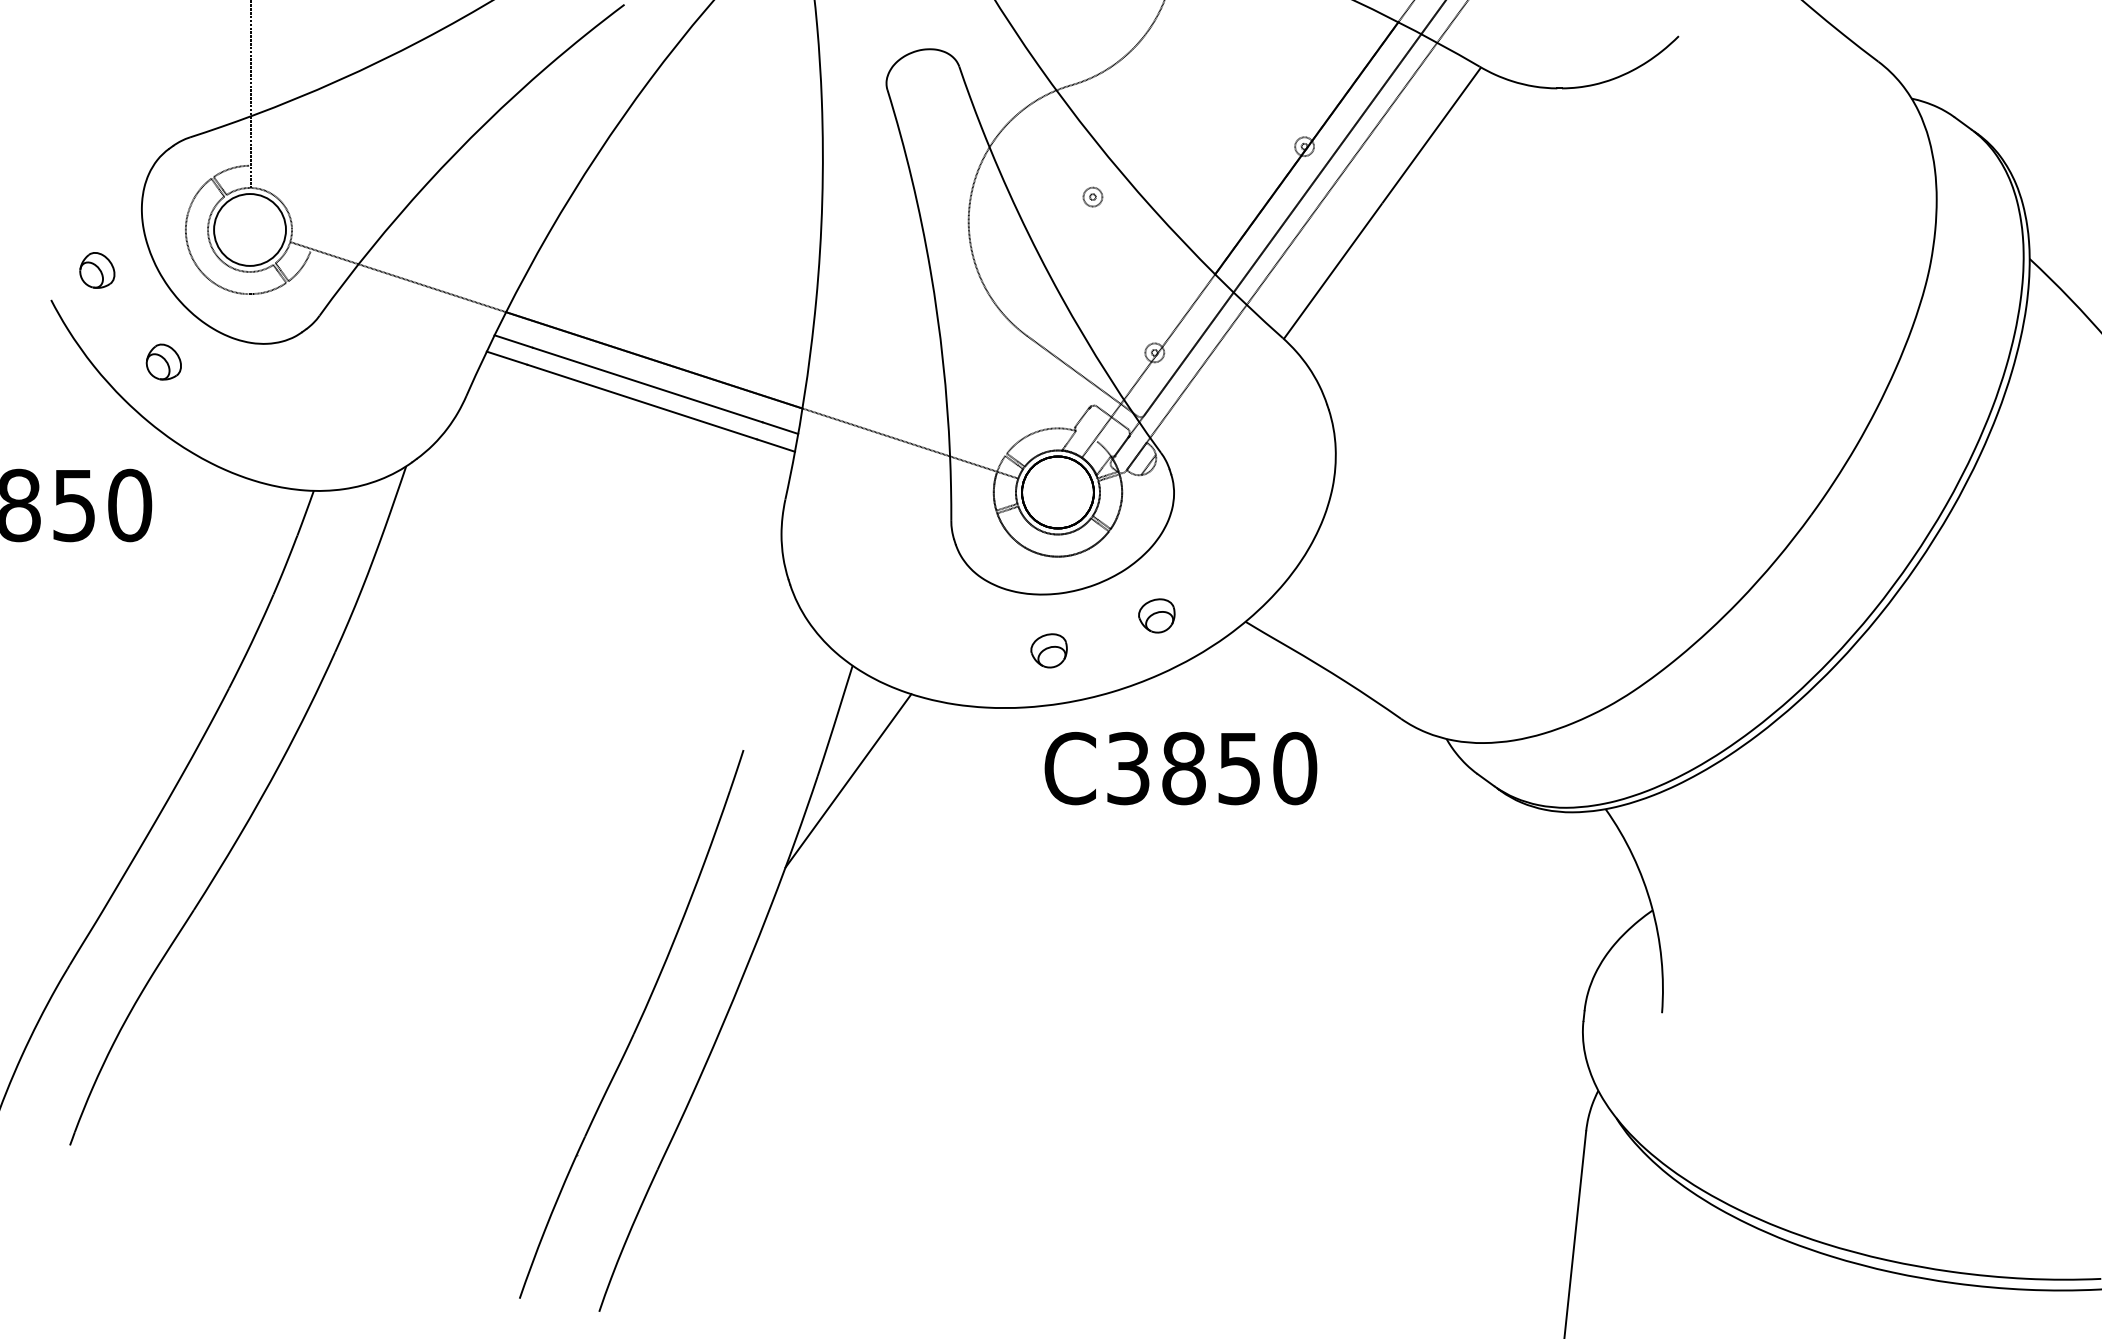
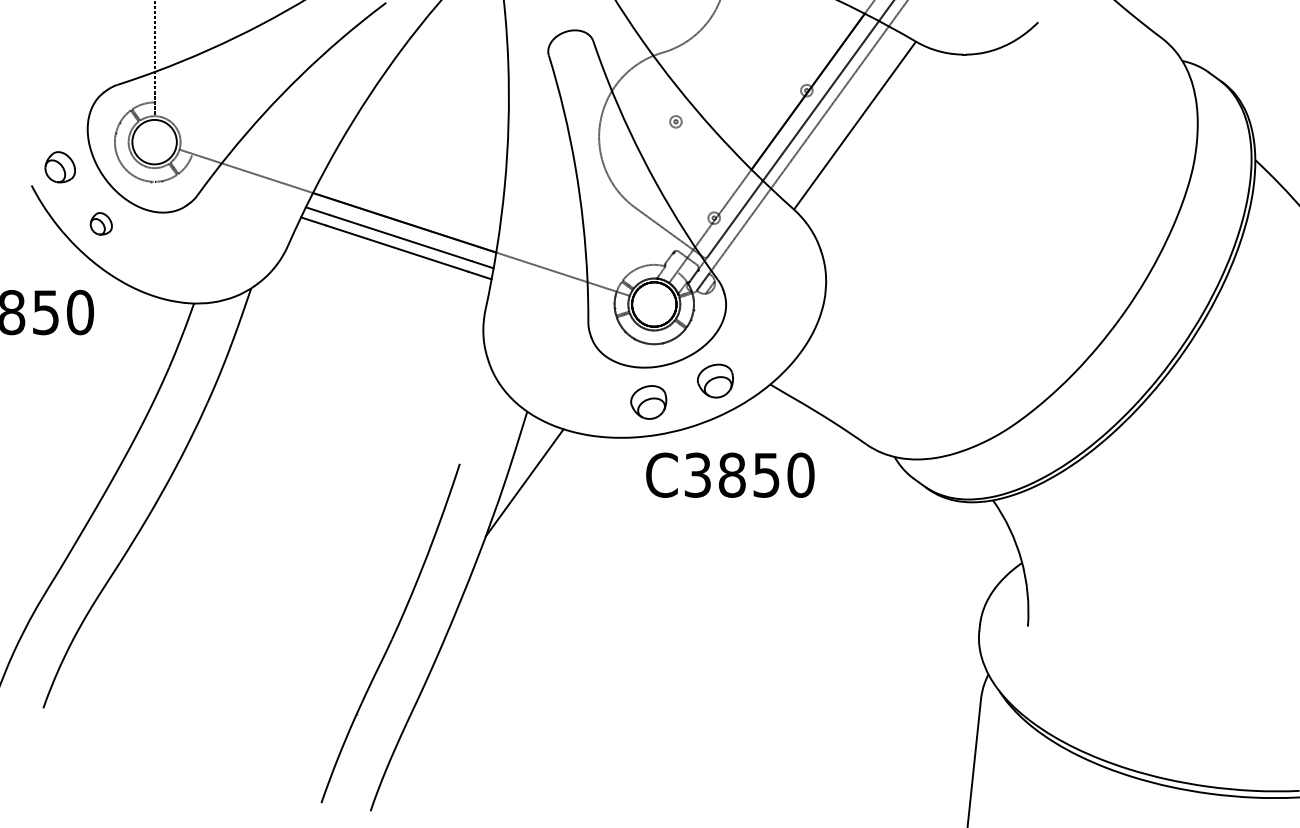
part: (96, 269) -> (59, 166), size x1.4
part: (1156, 615) -> (715, 380), size x1.6
part: (1048, 650) -> (648, 402), size x1.6

